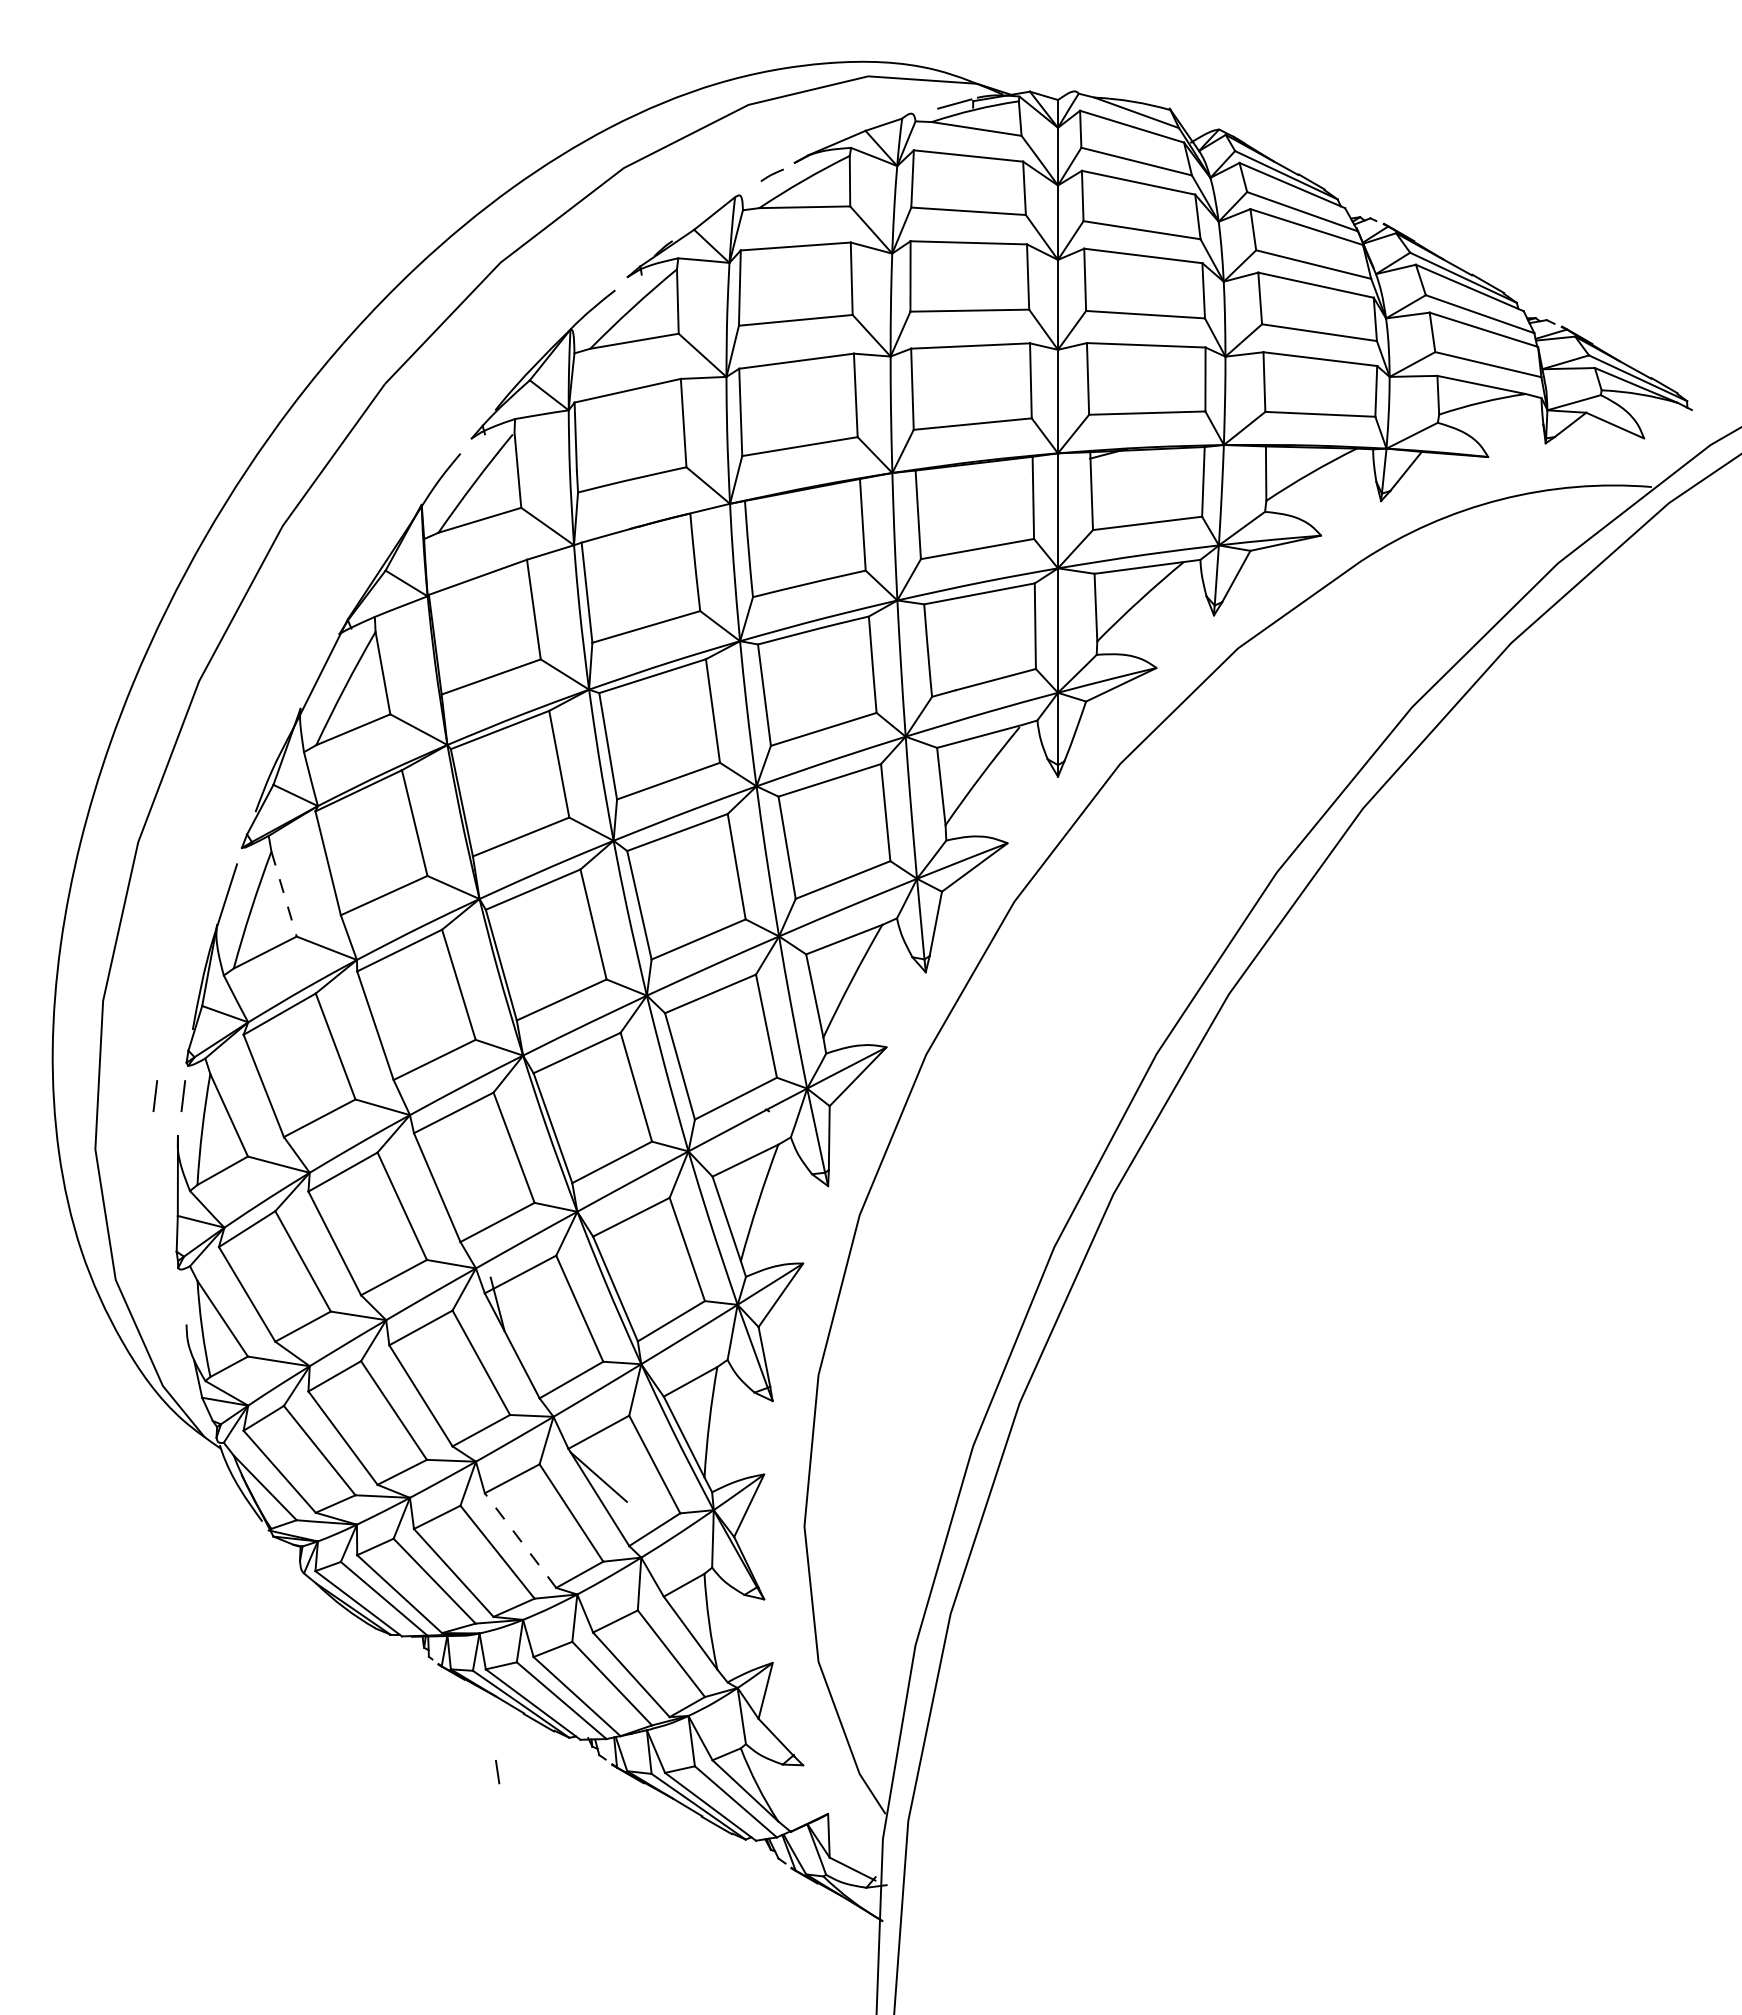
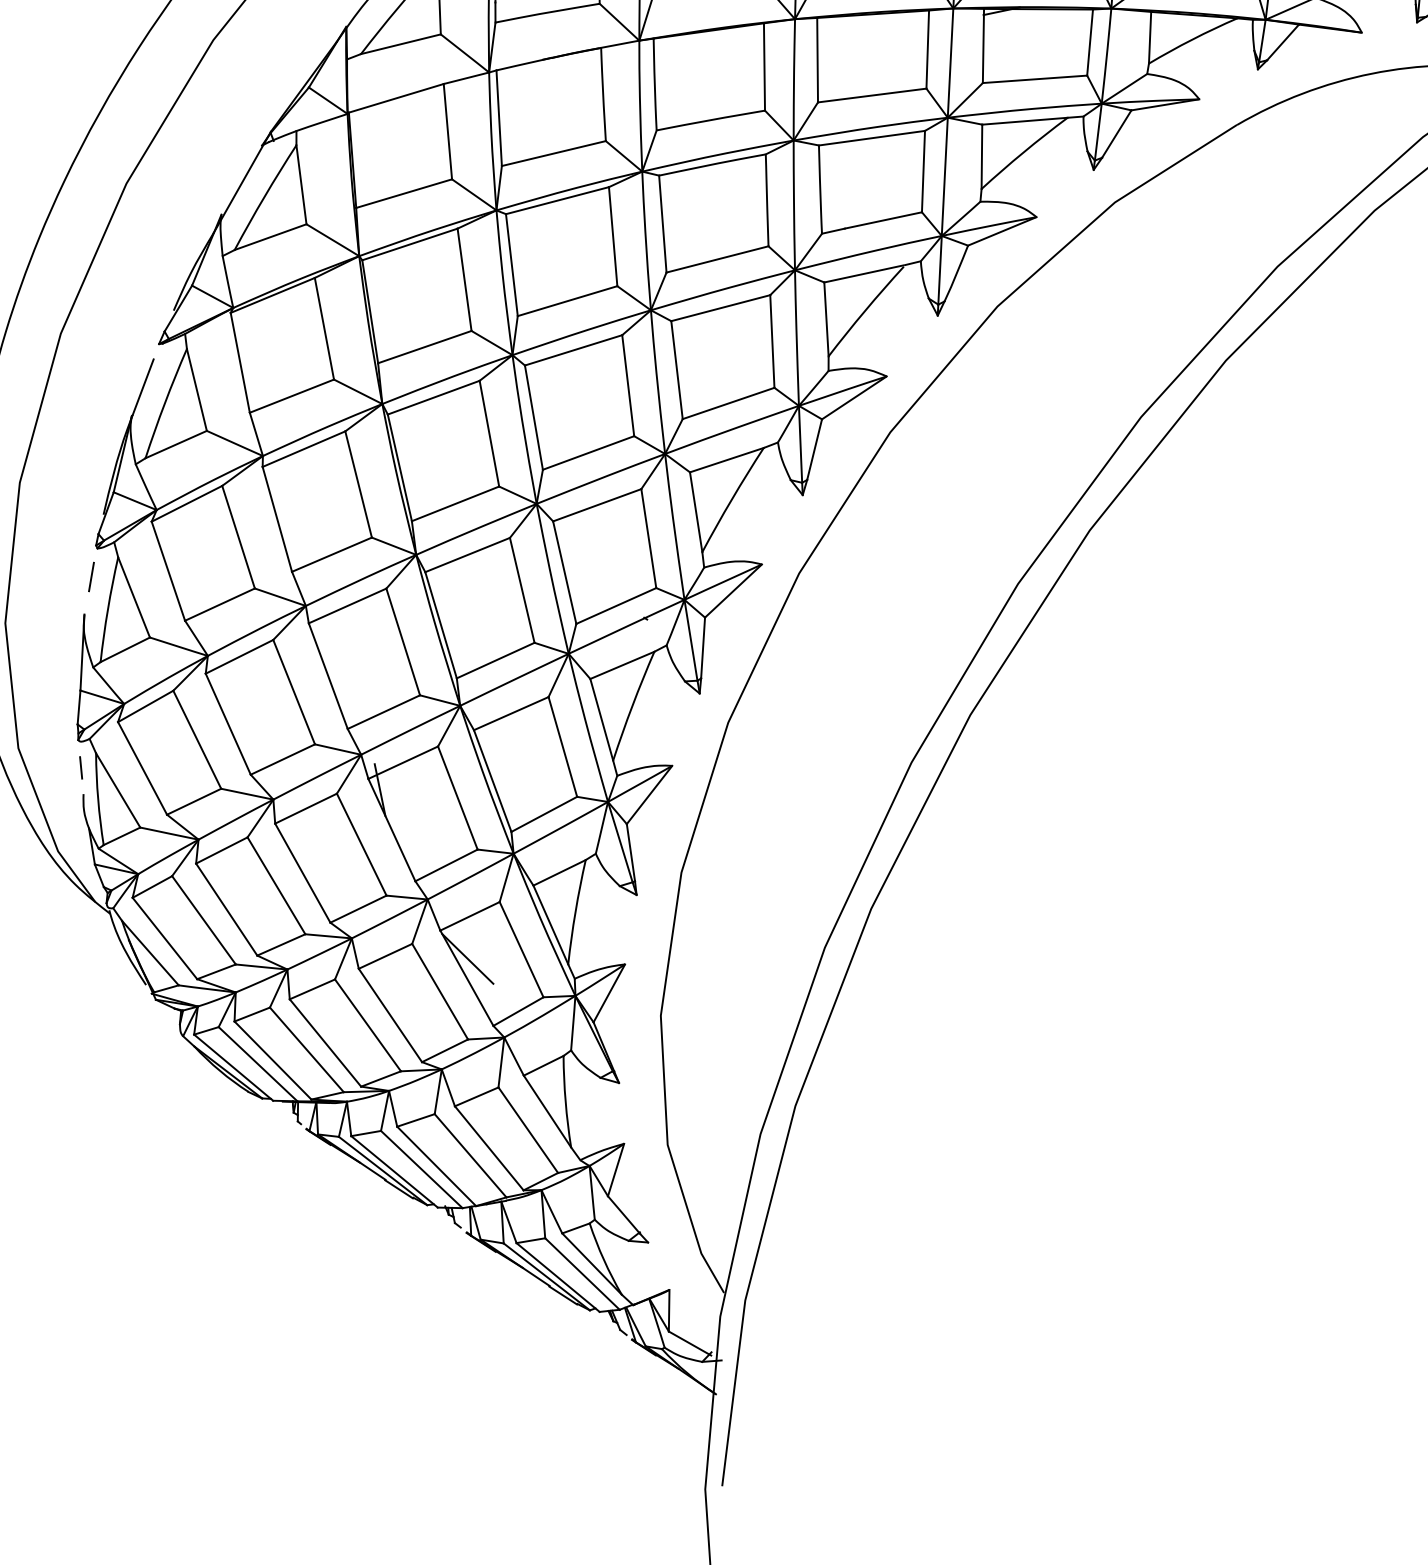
line: (284, 894) -> (197, 390), dashed -> solid
line: (155, 1095) -> (65, 575), removed
line: (520, 1540) -> (390, 1015), dashed -> solid
line: (497, 1772) -> (80, 768), moved

